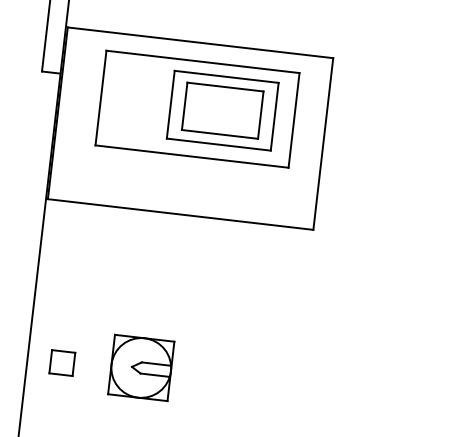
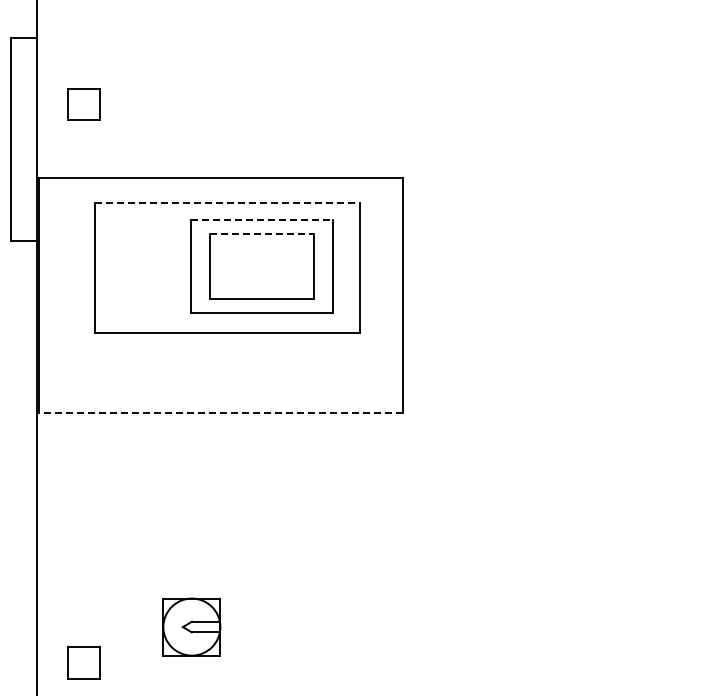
line: (203, 62) -> (228, 203), solid -> dashed
line: (227, 76) -> (262, 219), solid -> dashed
line: (225, 86) -> (262, 233), solid -> dashed
line: (180, 214) -> (220, 413), solid -> dashed
part: (61, 362) -> (83, 662), moved
part: (141, 367) -> (191, 626), size x0.7

